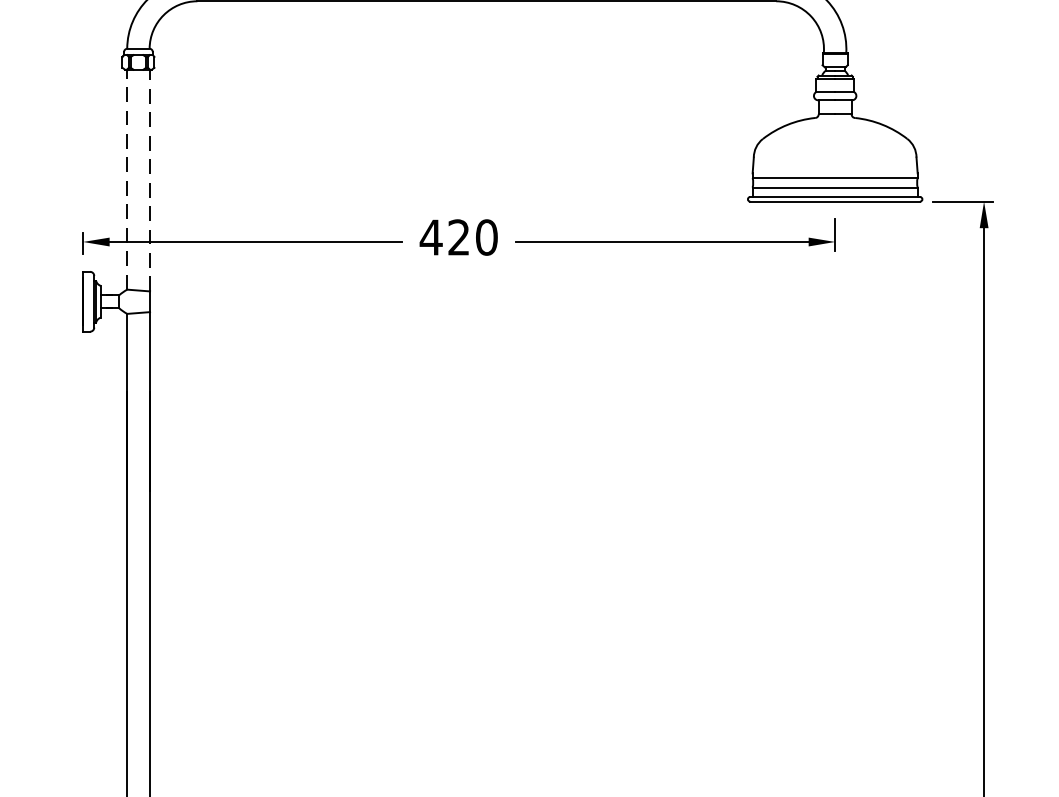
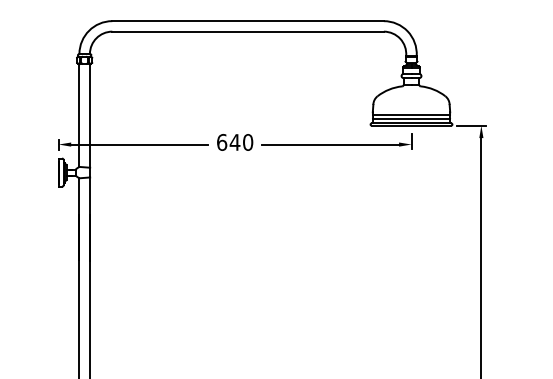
line: (127, 180) -> (79, 115), dashed -> solid
line: (148, 180) -> (89, 115), dashed -> solid
text: (445, 237) -> (228, 142), 420 -> 640

